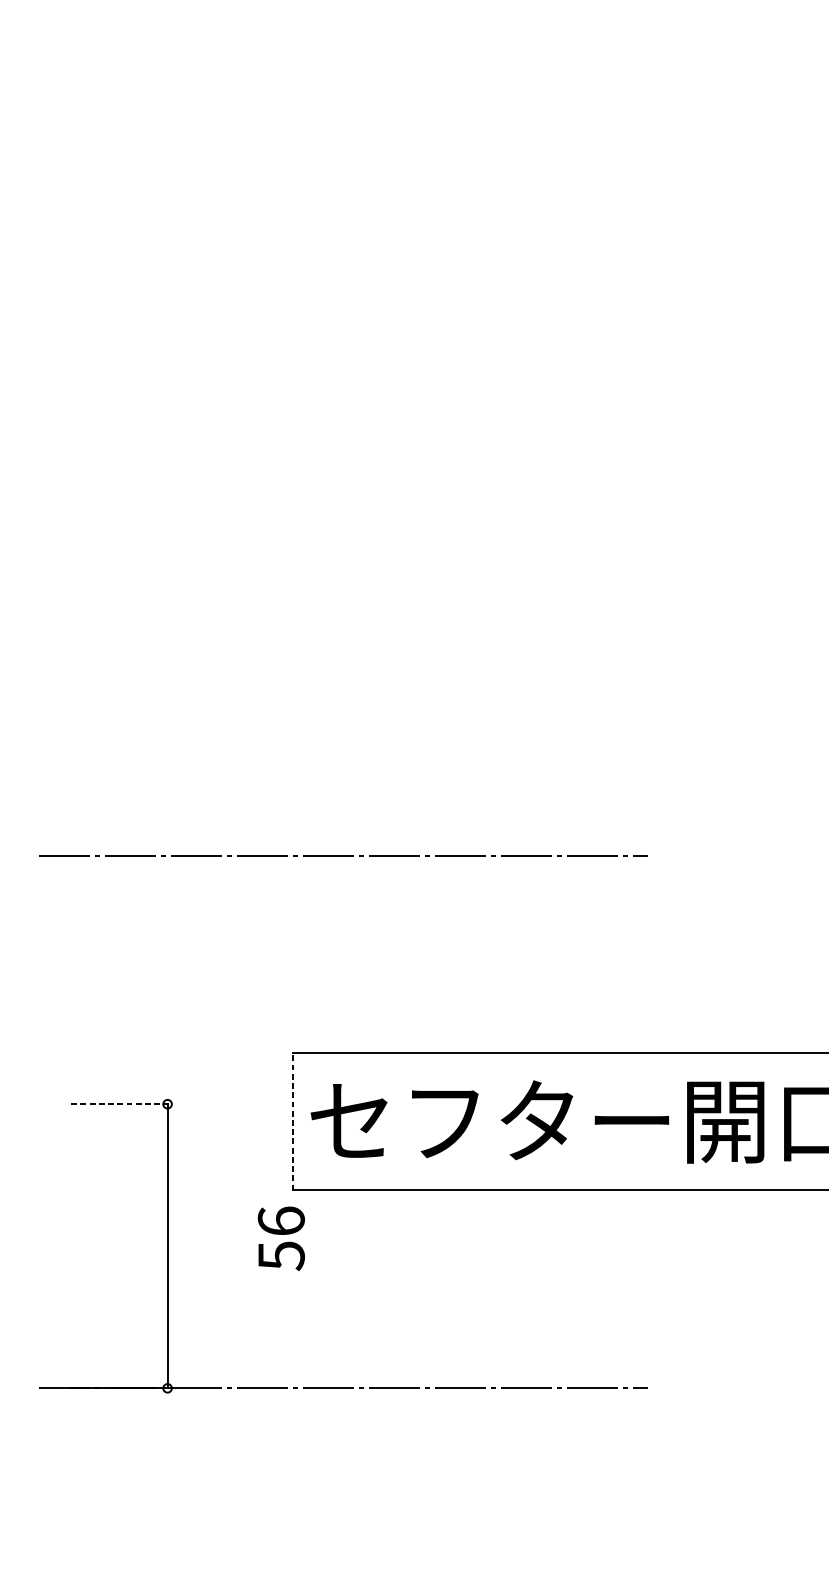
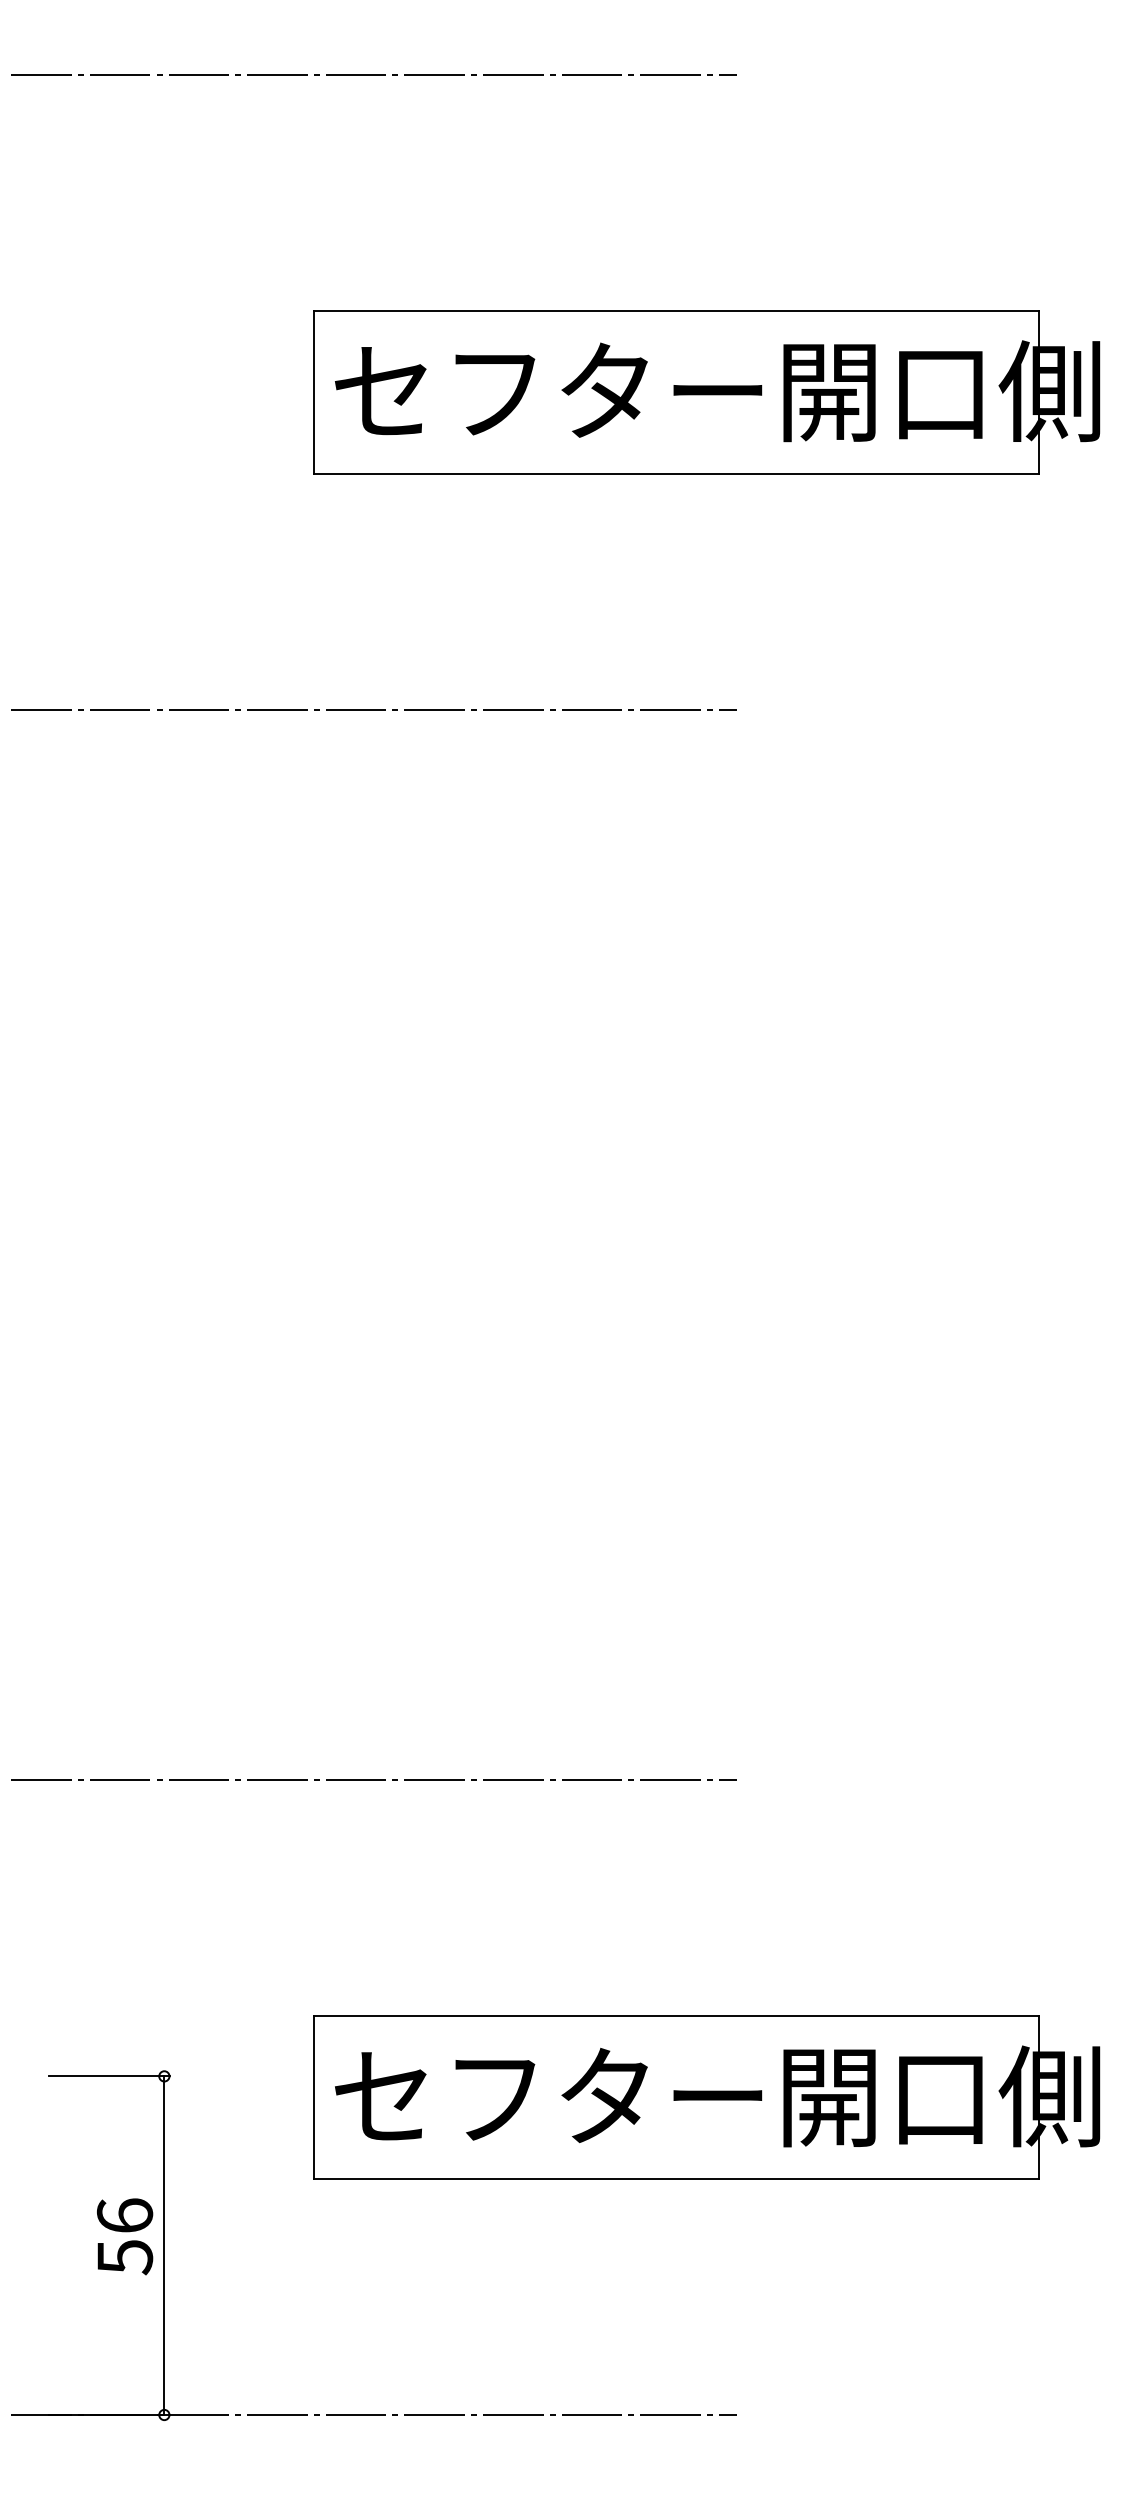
line: (122, 1104) -> (110, 2076), dashed -> solid
line: (292, 1121) -> (313, 2097), dashed -> solid
text: (281, 1238) -> (125, 2236), moved

